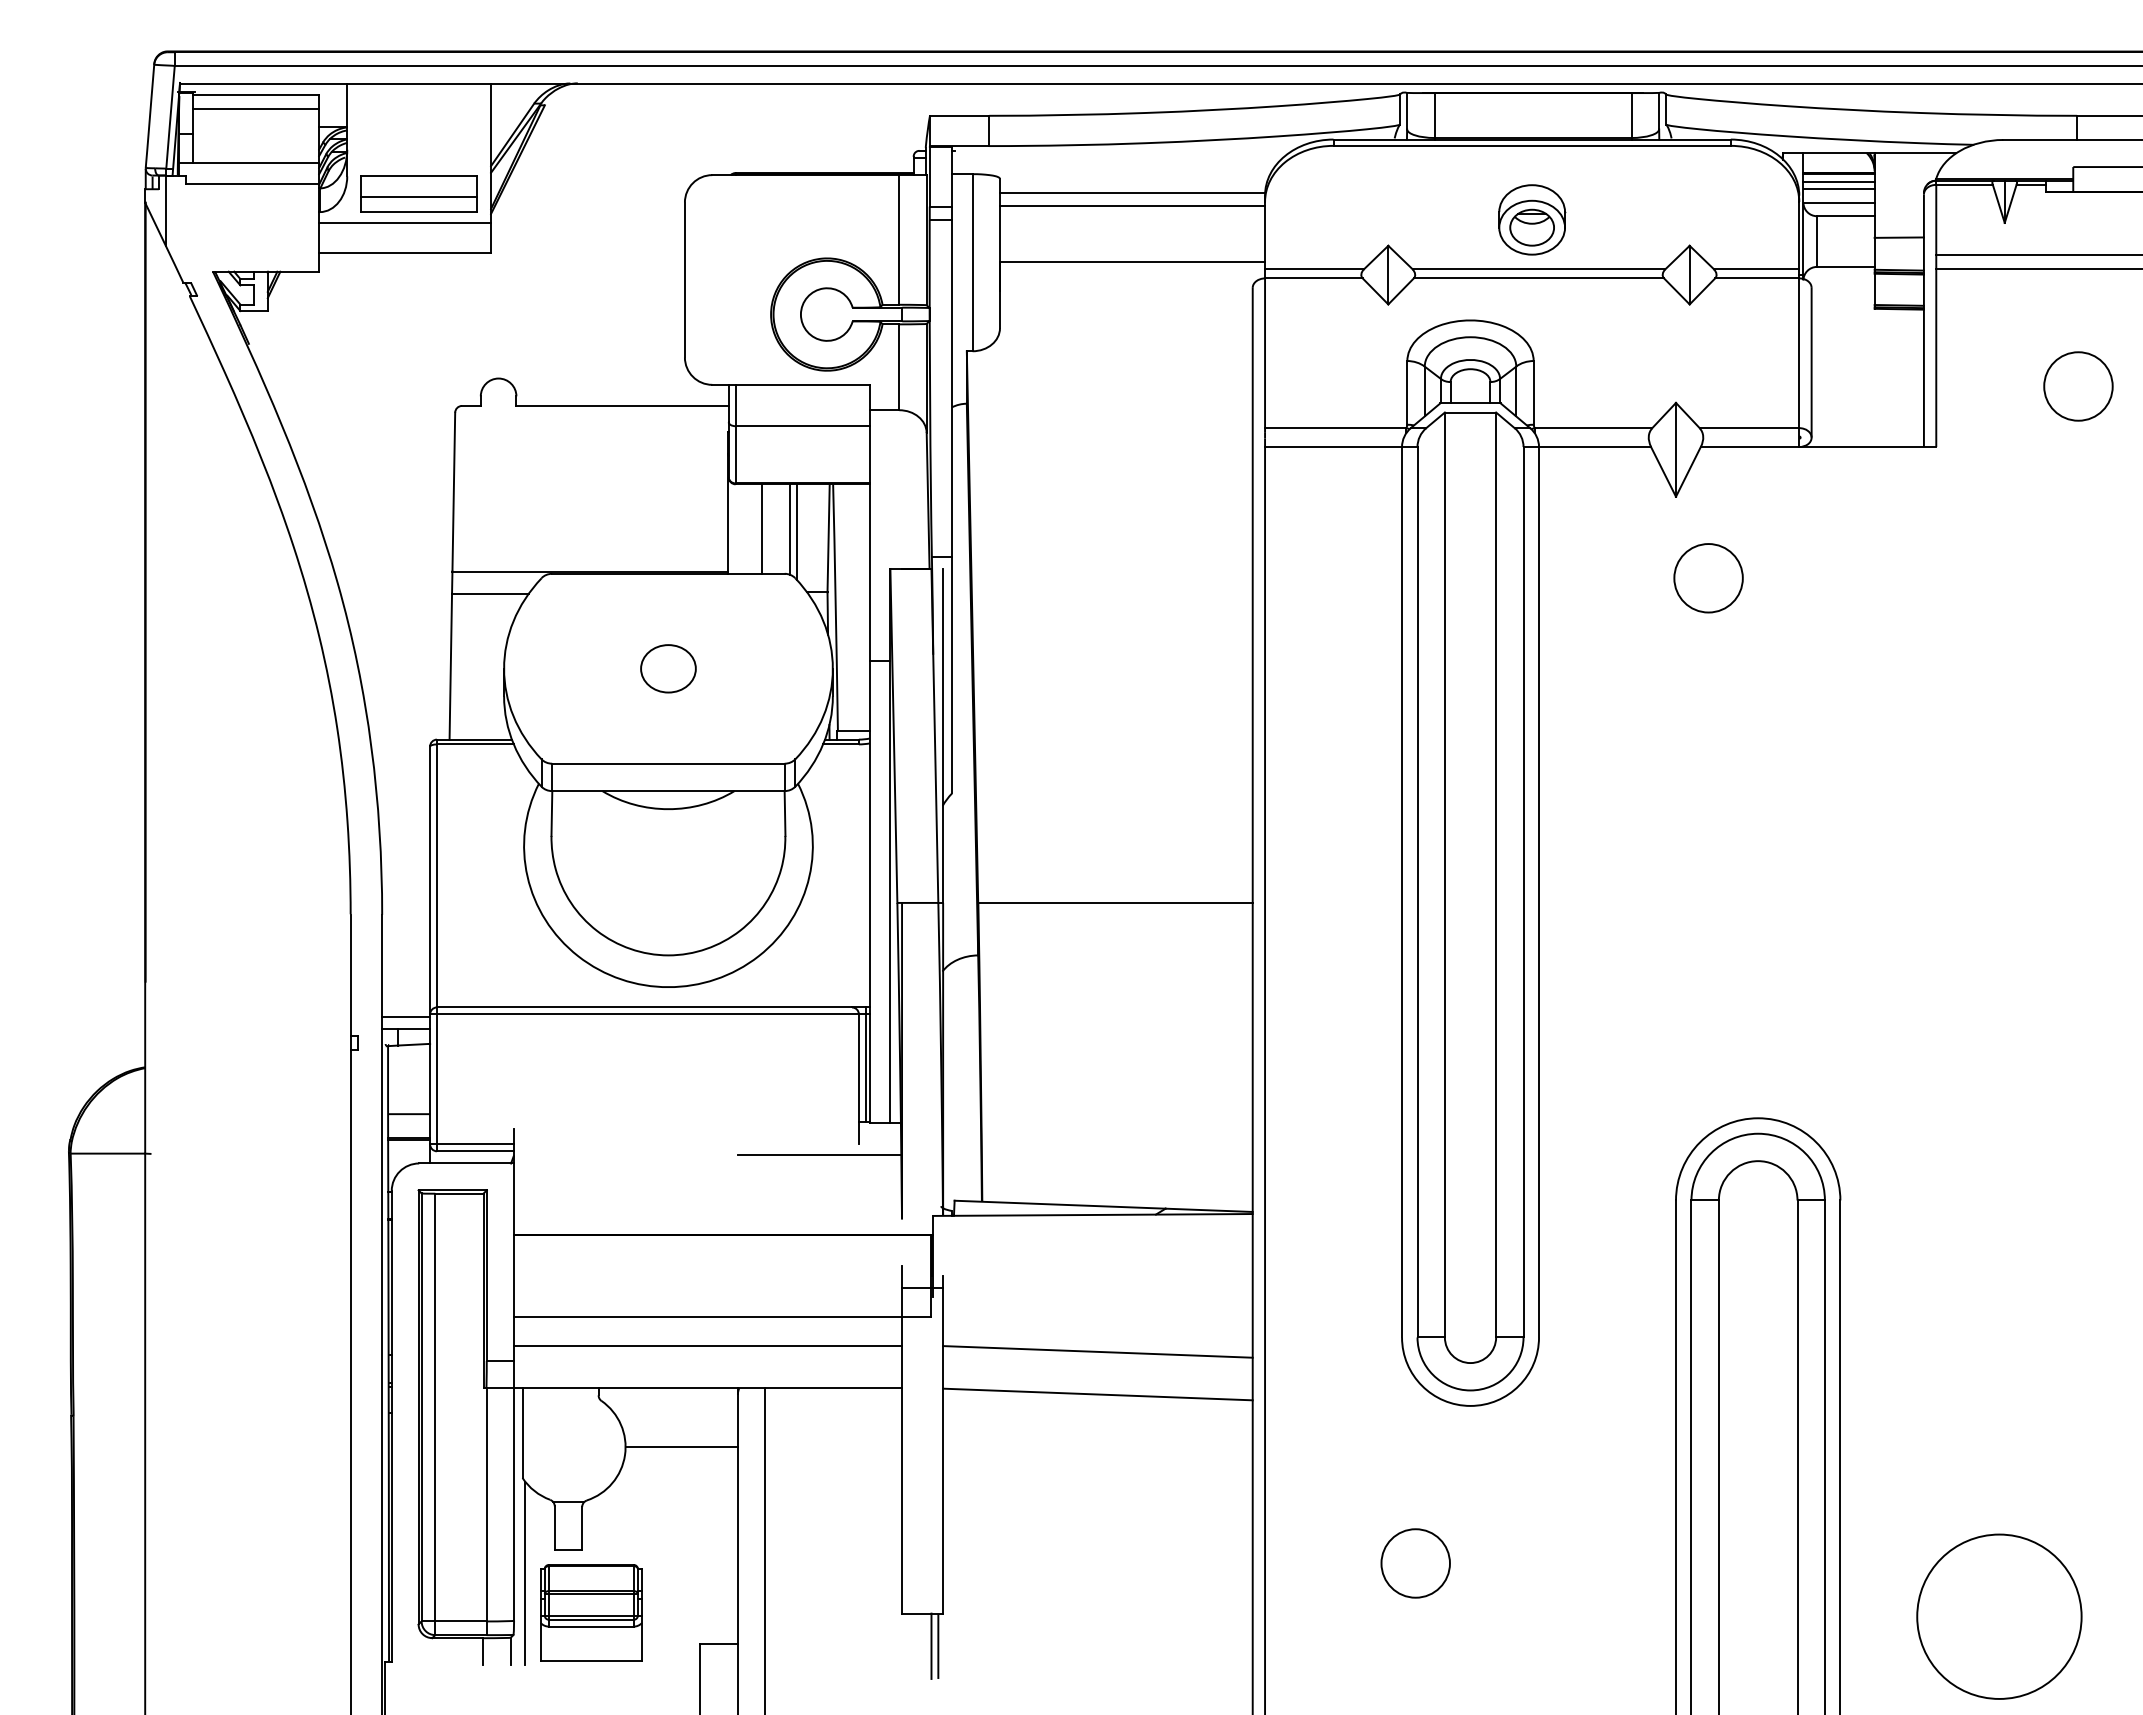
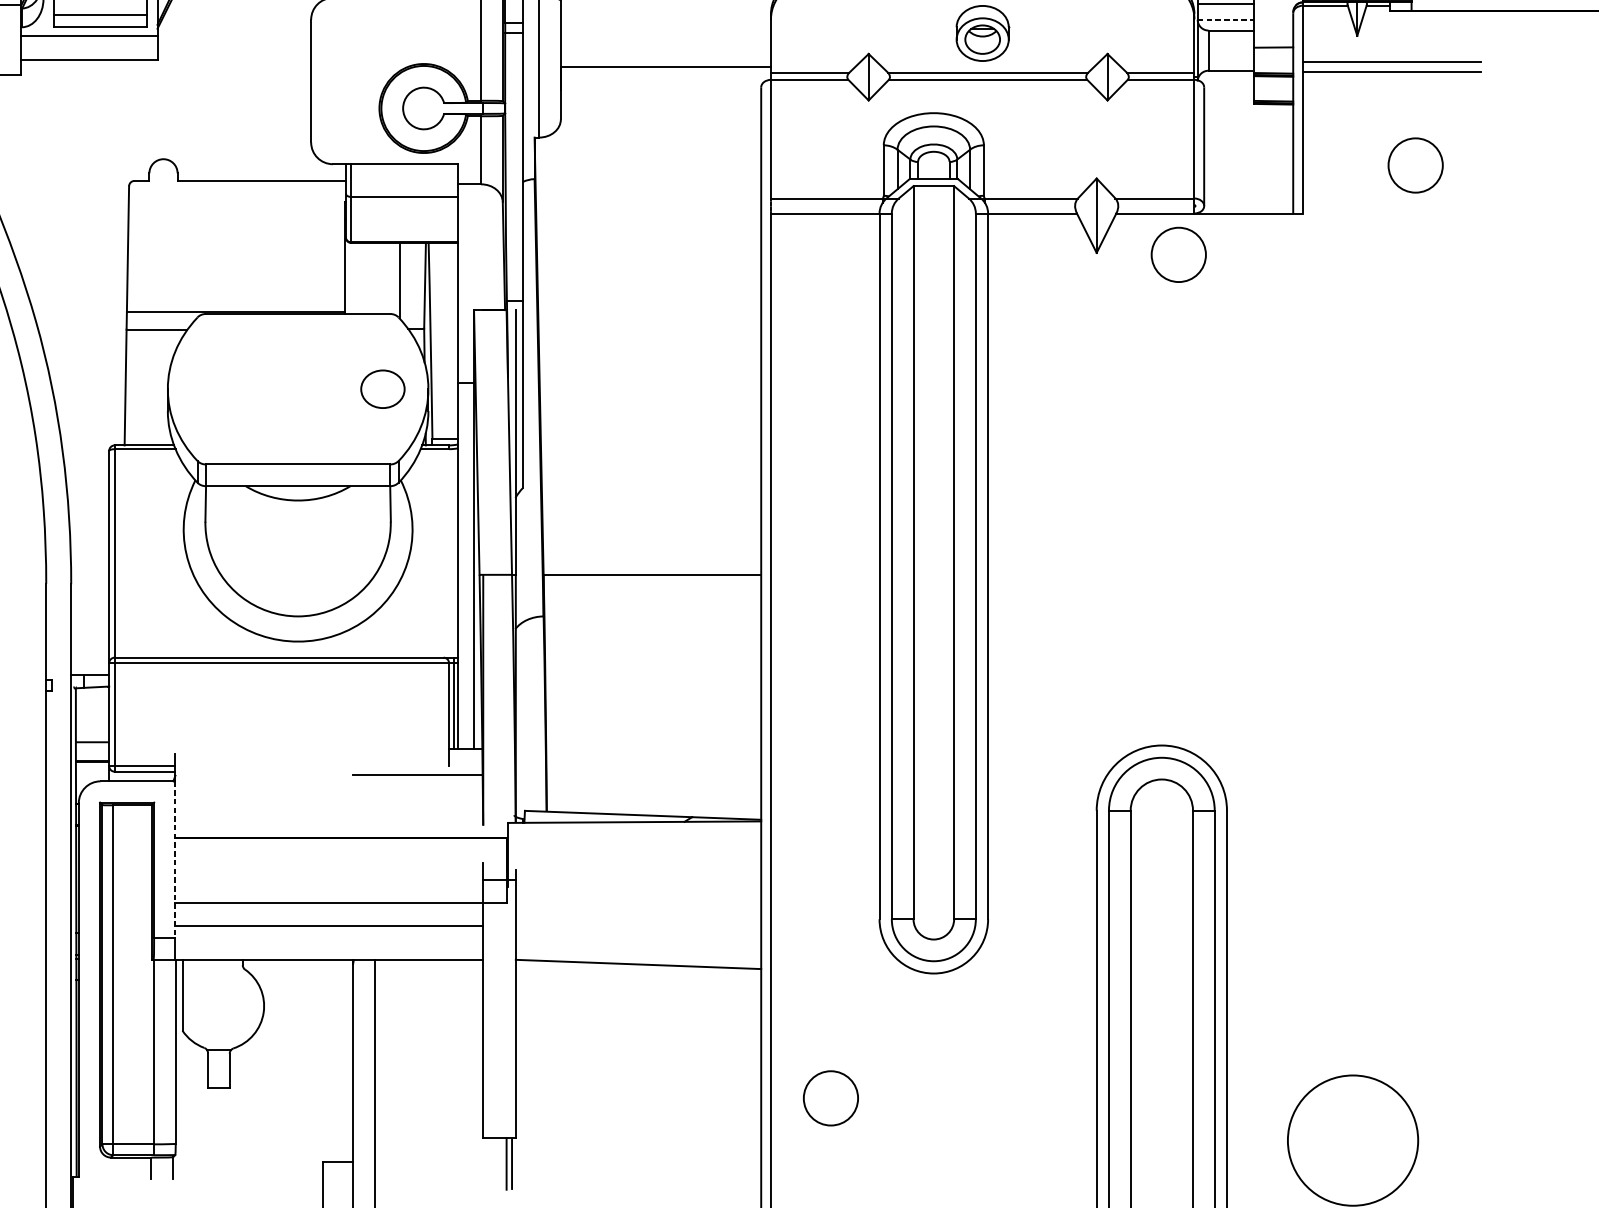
line: (1838, 189) -> (1225, 9), removed
line: (1132, 192) -> (665, 11), removed
line: (1839, 203) -> (1226, 20), solid -> dashed
line: (1132, 205) -> (665, 22), removed
line: (762, 528) -> (372, 278), removed
line: (789, 529) -> (394, 278), removed
circle: (1708, 578) -> (1178, 255), moved
part: (668, 668) -> (382, 389), moved
line: (406, 1016) -> (90, 664), removed
line: (513, 1262) -> (175, 859), solid -> dashed
line: (1097, 1351) -> (638, 930), removed
line: (681, 1447) -> (308, 1006), removed
circle: (1415, 1563) -> (830, 1098), moved
line: (525, 1572) -> (184, 1105), removed
part: (591, 1612) -> (237, 1137), removed

